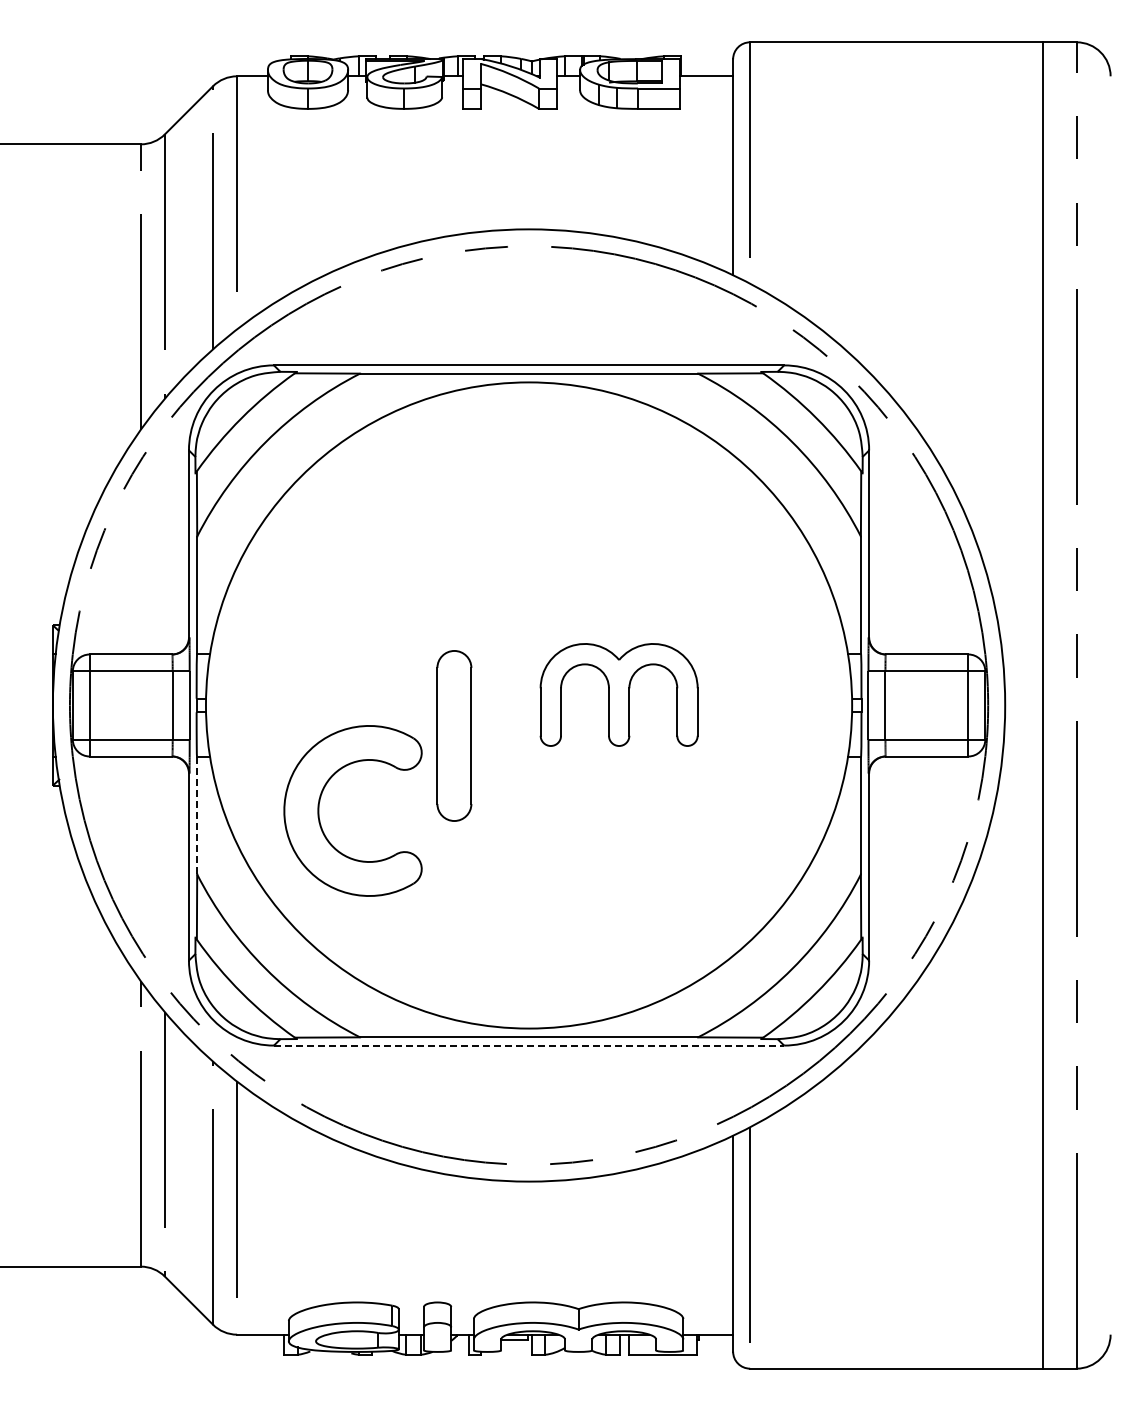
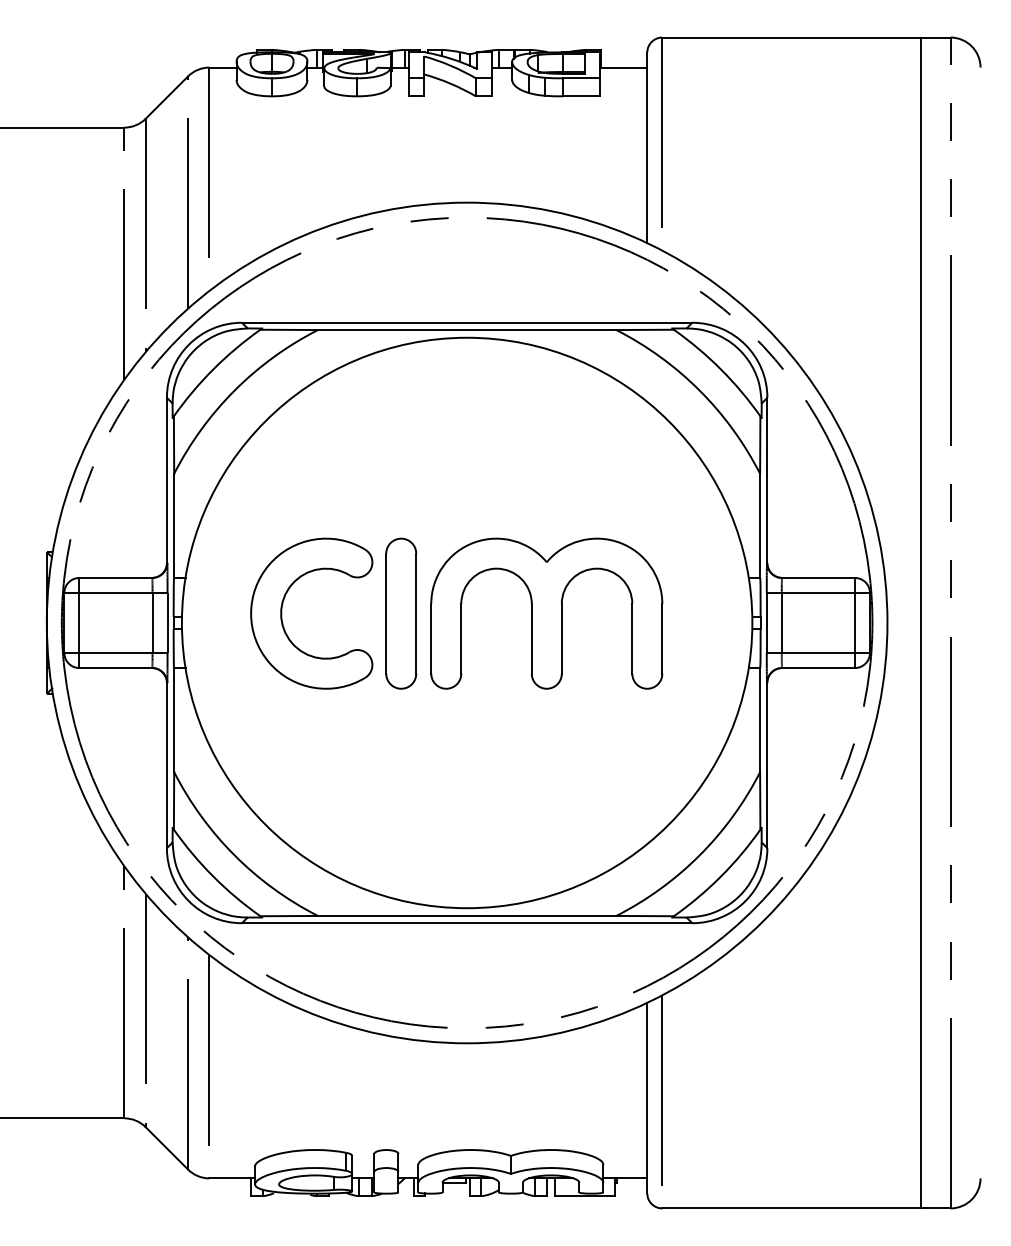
part: (618, 694) -> (546, 613), size x1.67
part: (454, 735) -> (401, 613), moved
part: (319, 810) -> (282, 613), moved
line: (197, 815) -> (174, 720), dashed -> solid
line: (529, 1045) -> (467, 923), dashed -> solid

